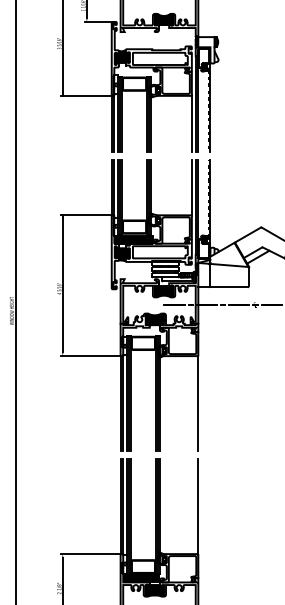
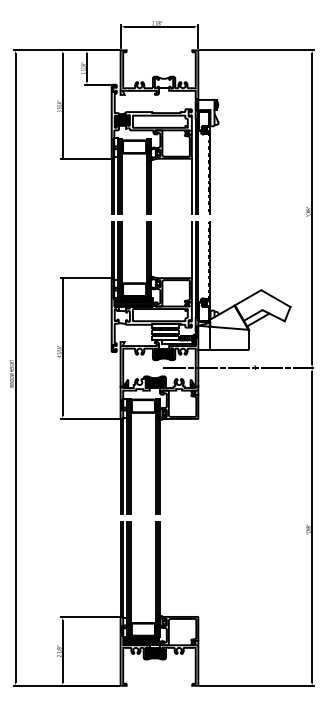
fill: (163, 19) -> (163, 82), removed
fill: (121, 253) -> (121, 316), removed
line: (198, 403) -> (198, 466), removed
line: (198, 506) -> (198, 569), removed

